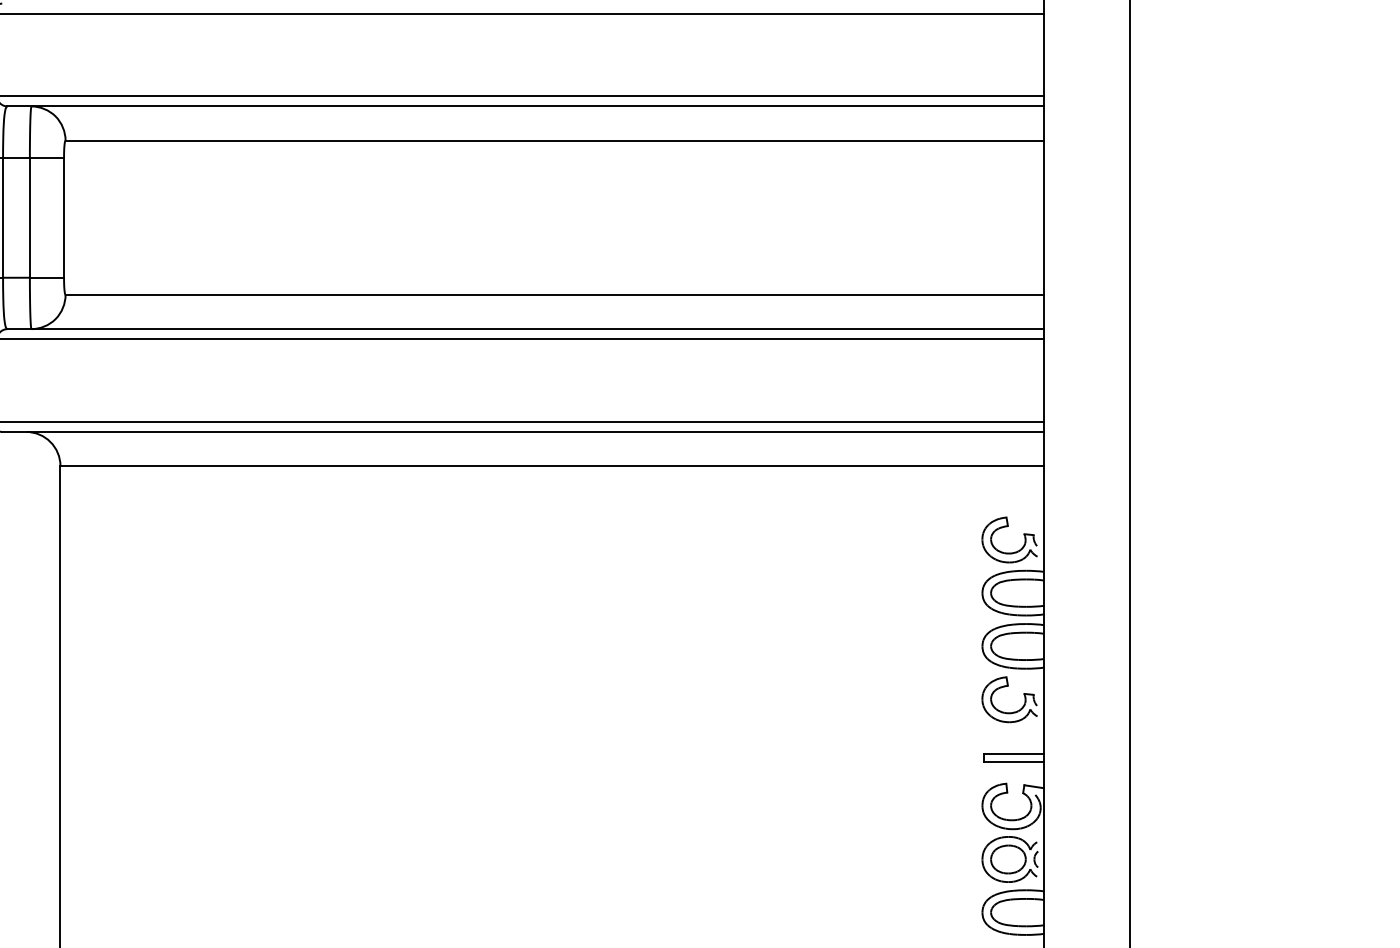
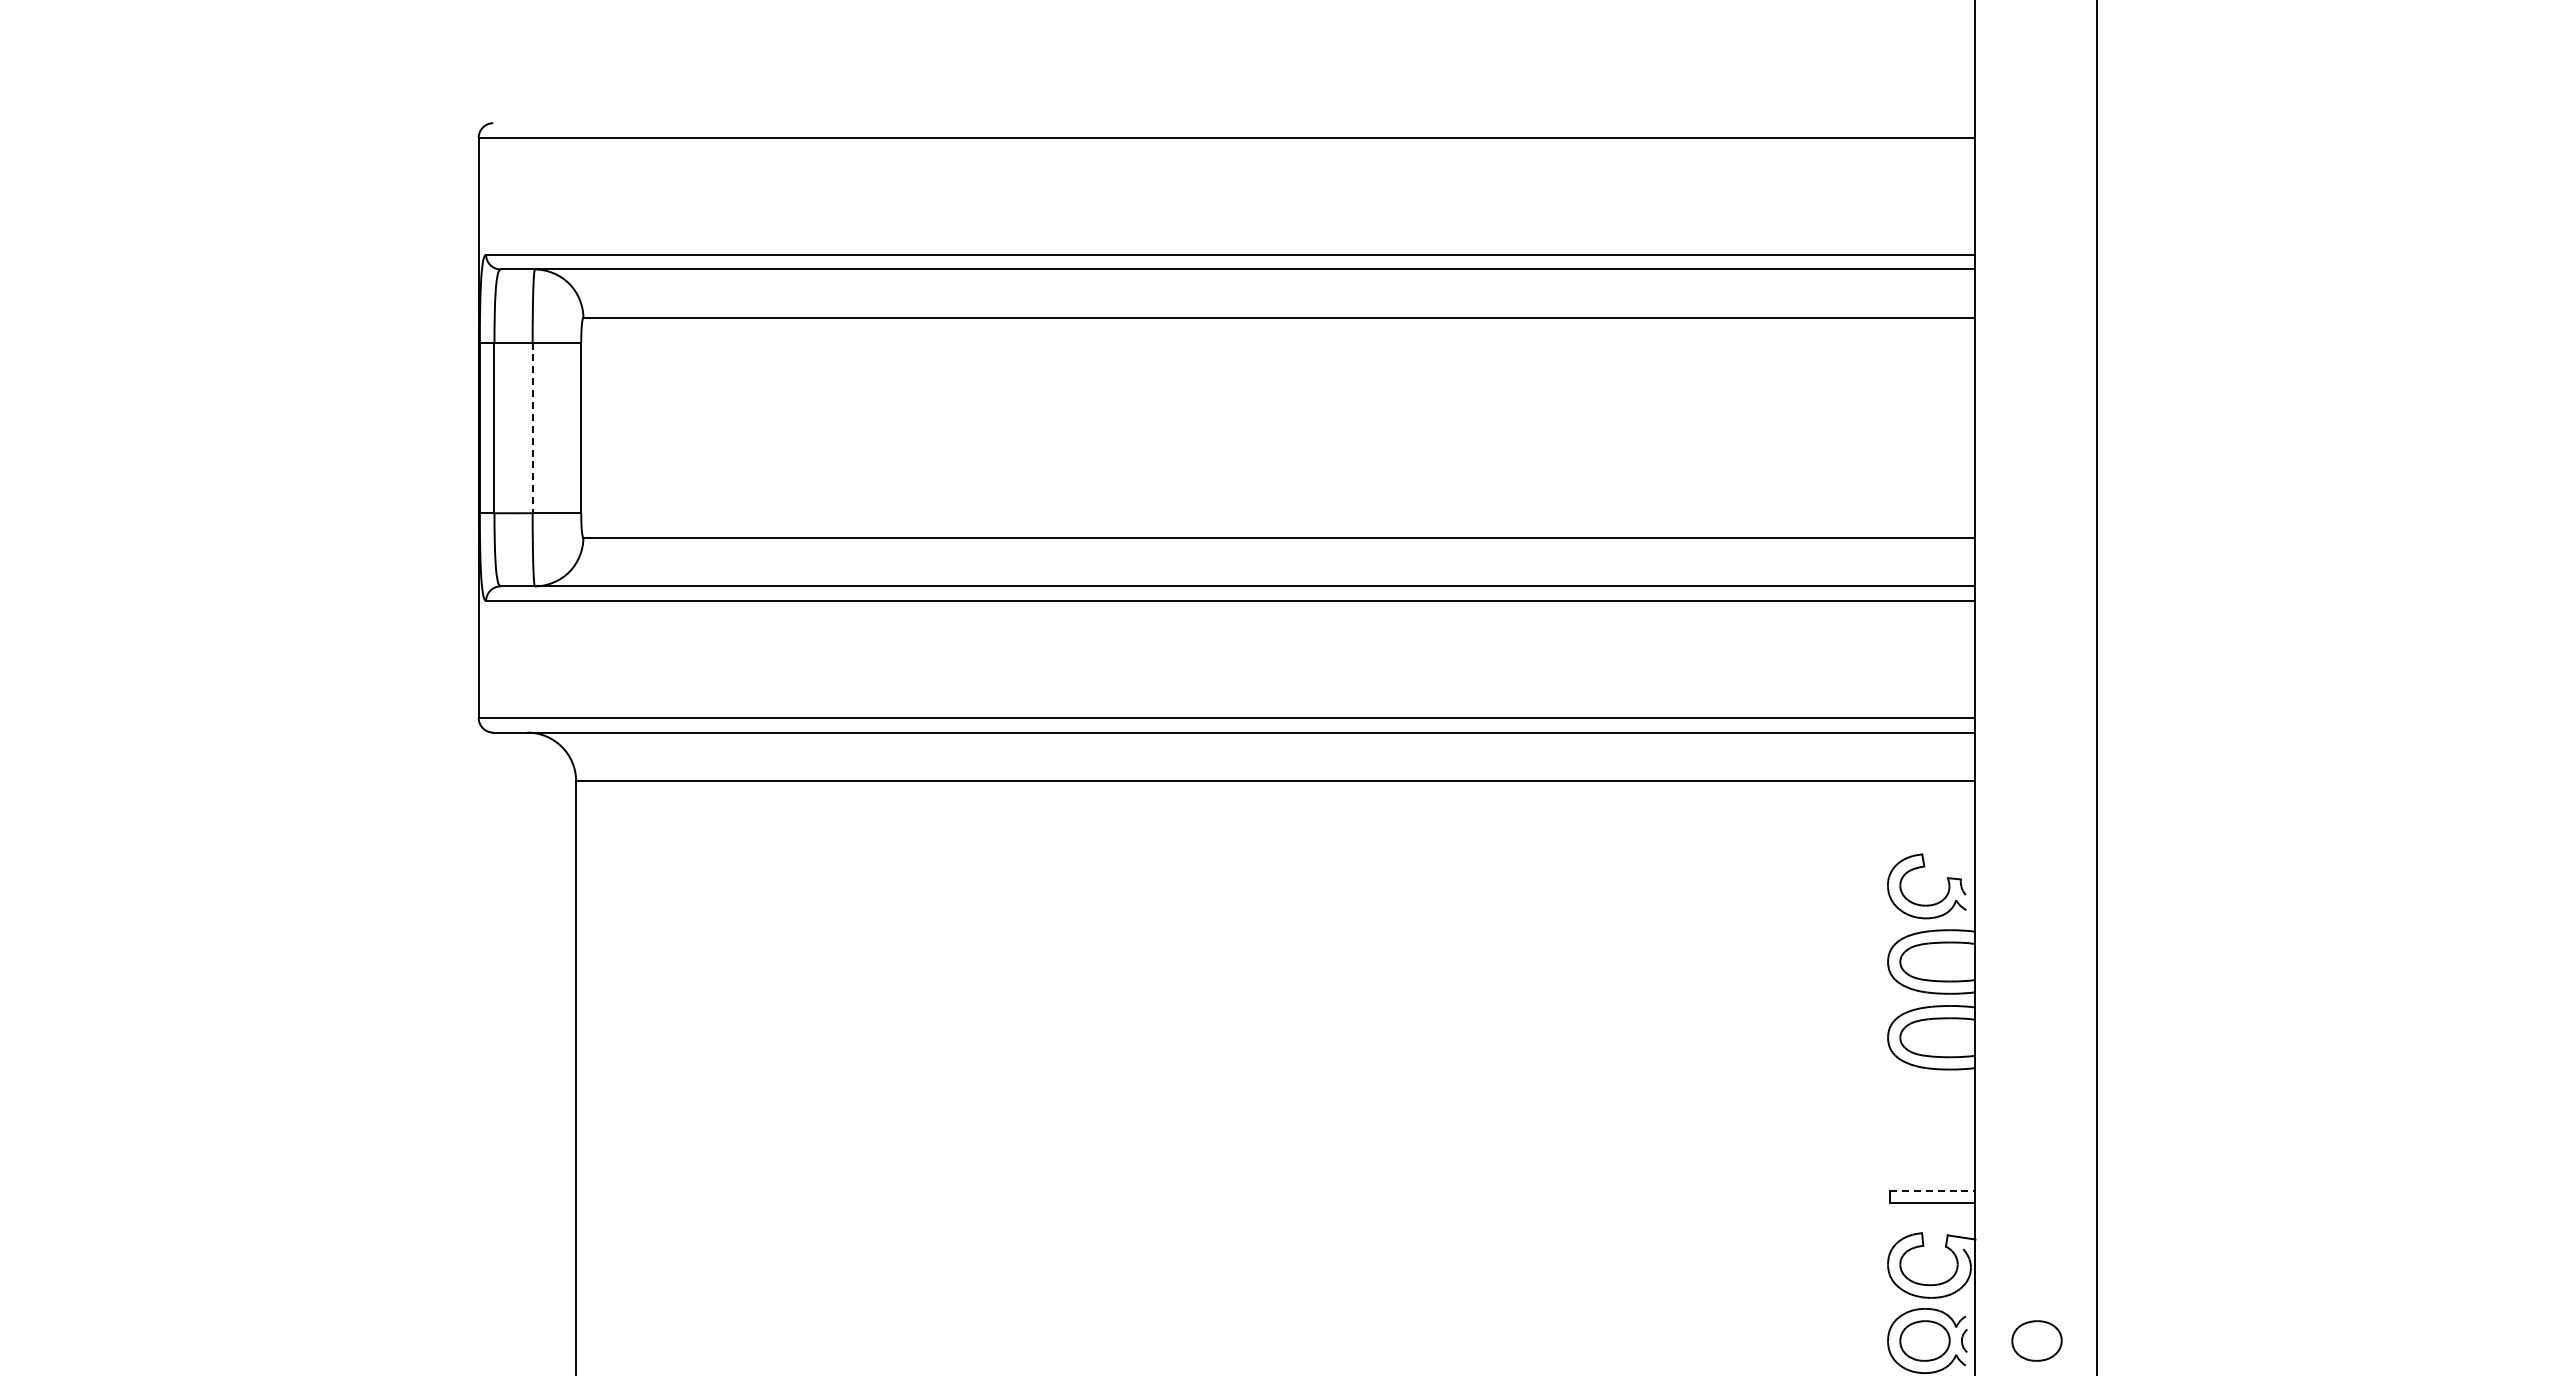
line: (29, 218) -> (532, 428), solid -> dashed
part: (1010, 712) -> (1928, 1131), removed
line: (1013, 753) -> (1932, 1190), solid -> dashed
part: (1086, 859) -> (2036, 1340), added

